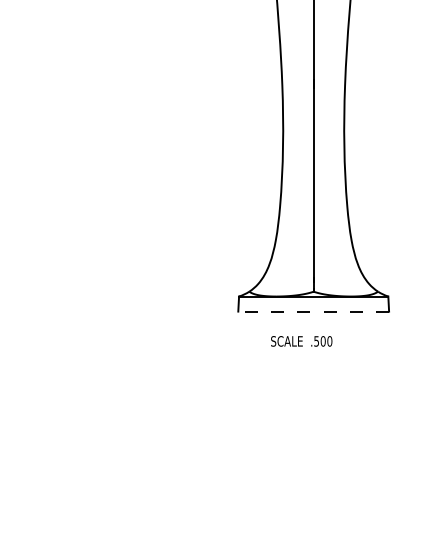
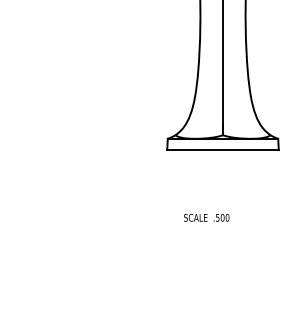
line: (313, 311) -> (222, 149), dashed -> solid
text: (301, 341) -> (206, 217), moved

